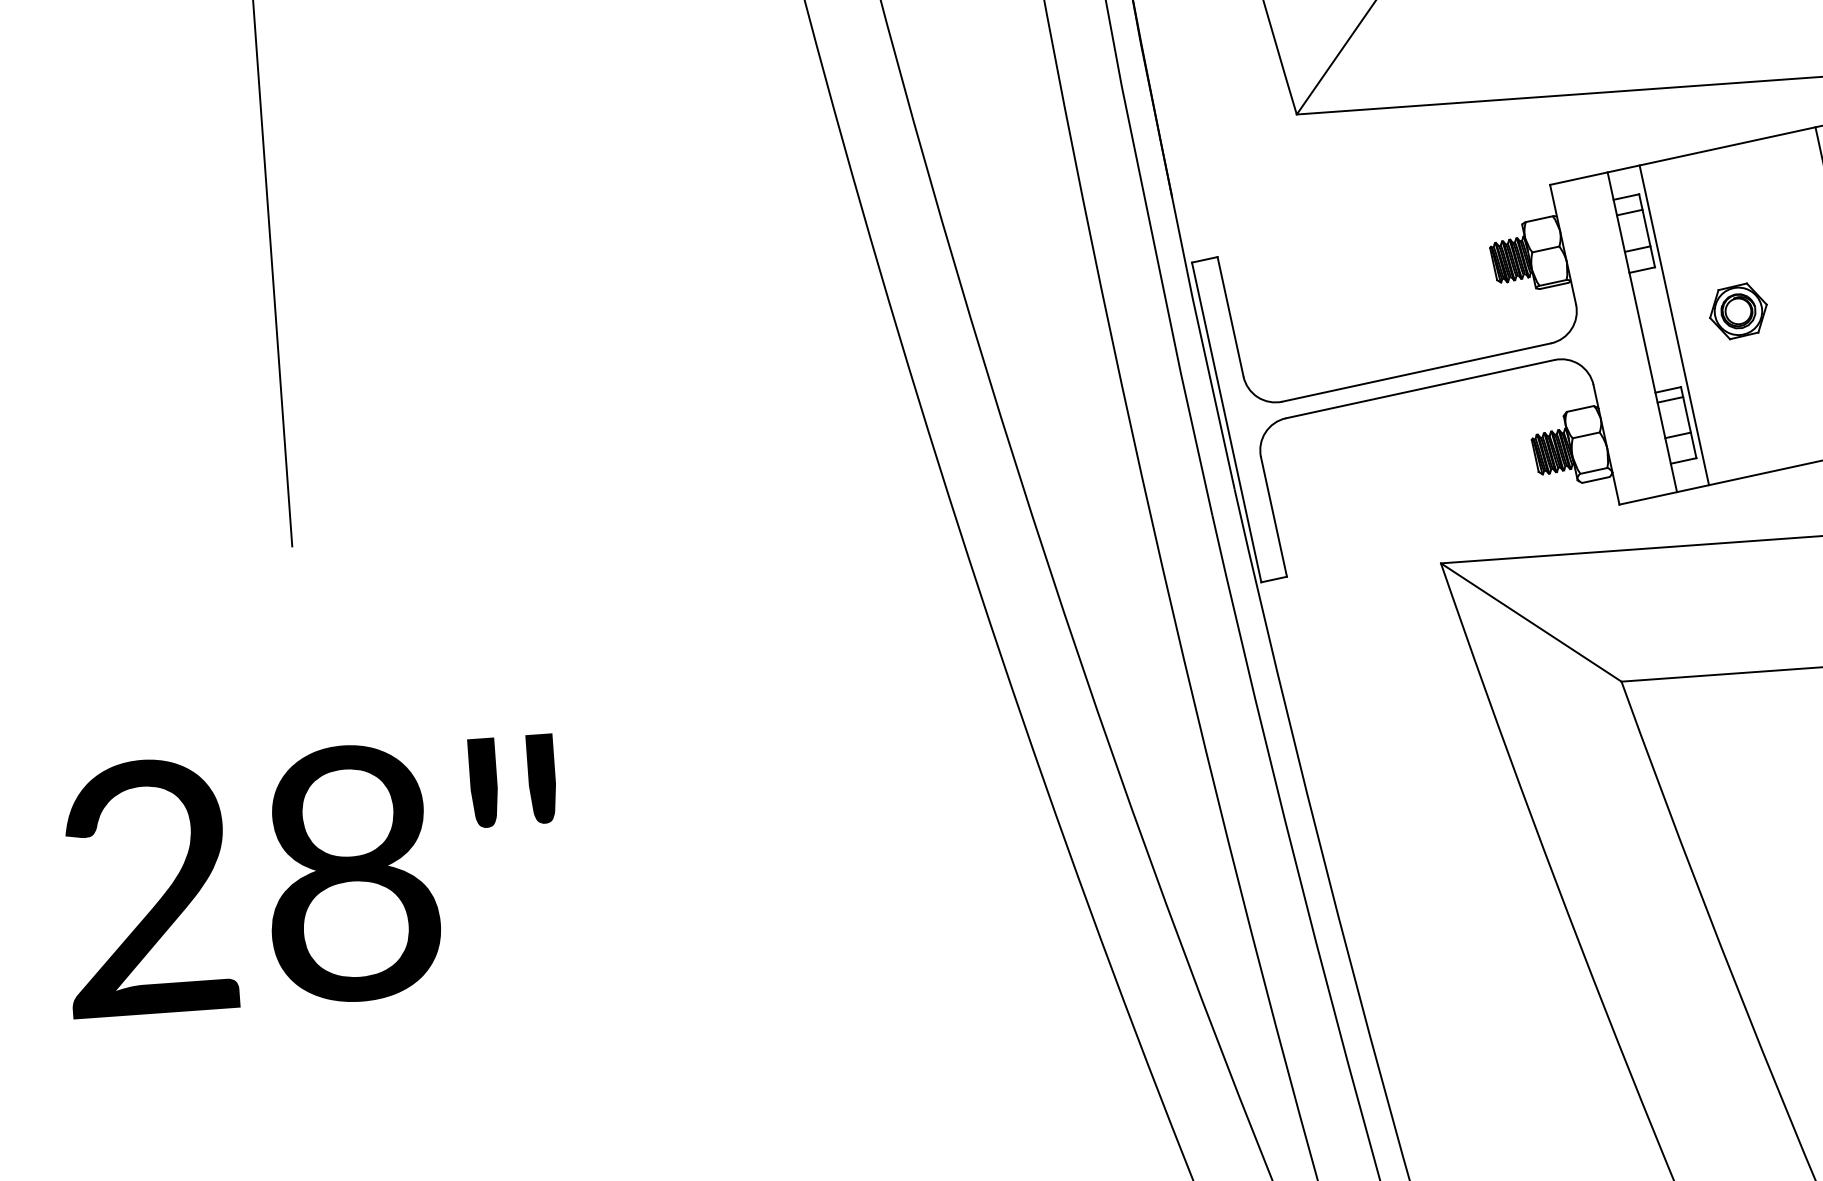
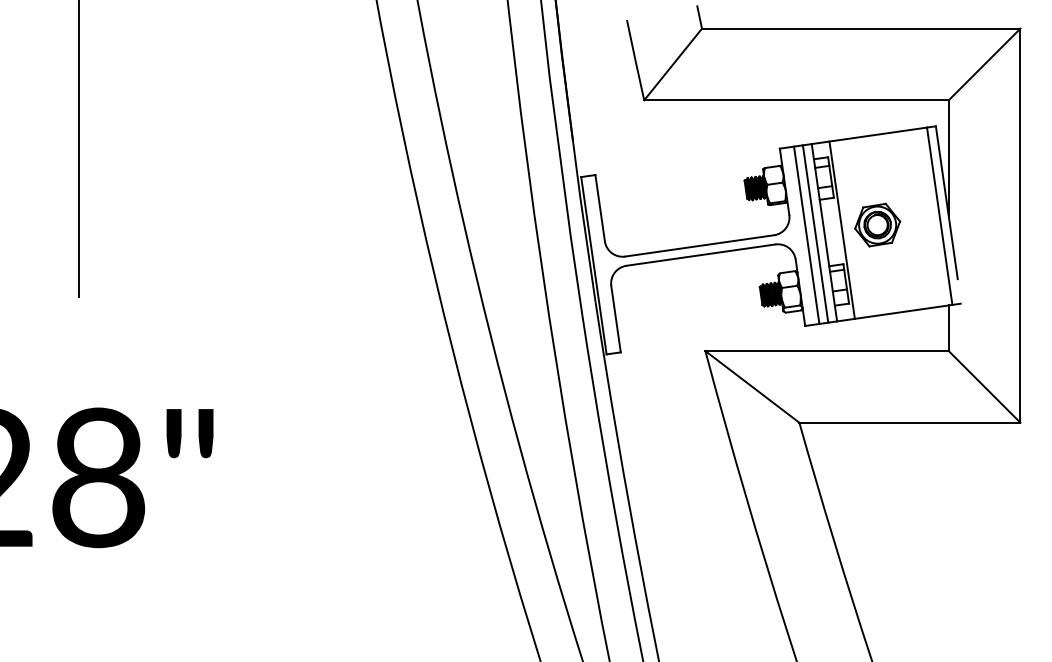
part: (1737, 310) -> (877, 224), size x1.43
line: (1626, 334) -> (815, 233), added
line: (1609, 337) -> (806, 234), added

